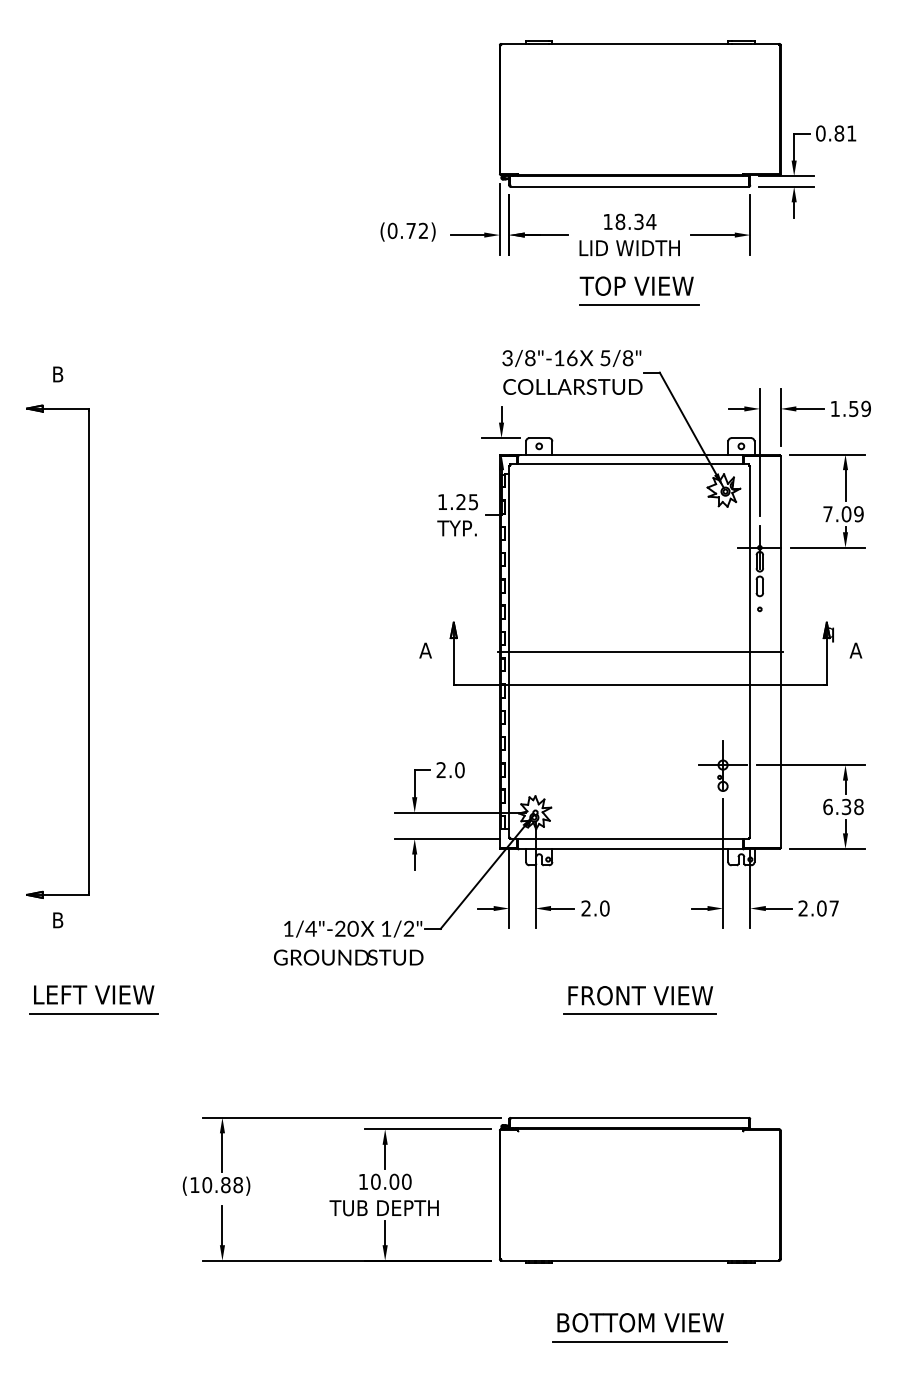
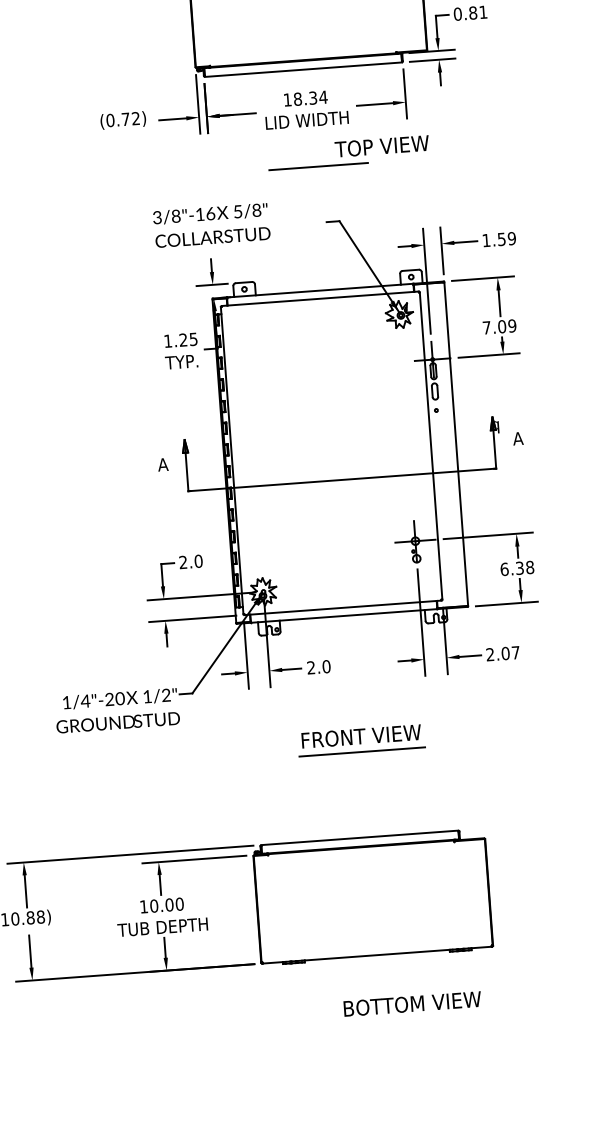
text: (636, 285) -> (381, 145), moved
text: (572, 372) -> (211, 225), moved
line: (640, 651) -> (340, 452), removed
text: (640, 1322) -> (412, 1003), moved
line: (640, 1341) -> (382, 1021), removed

